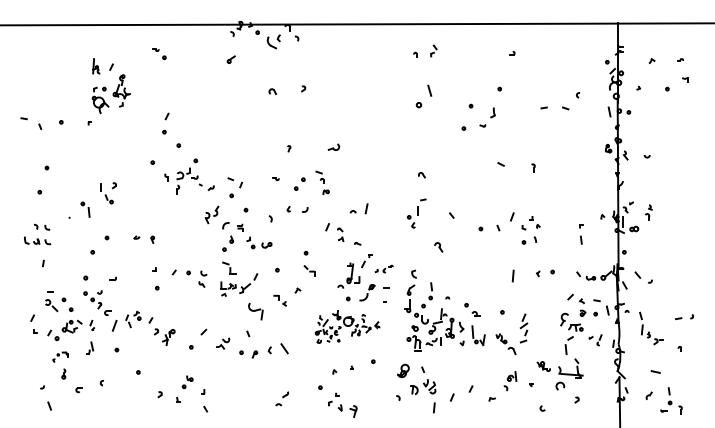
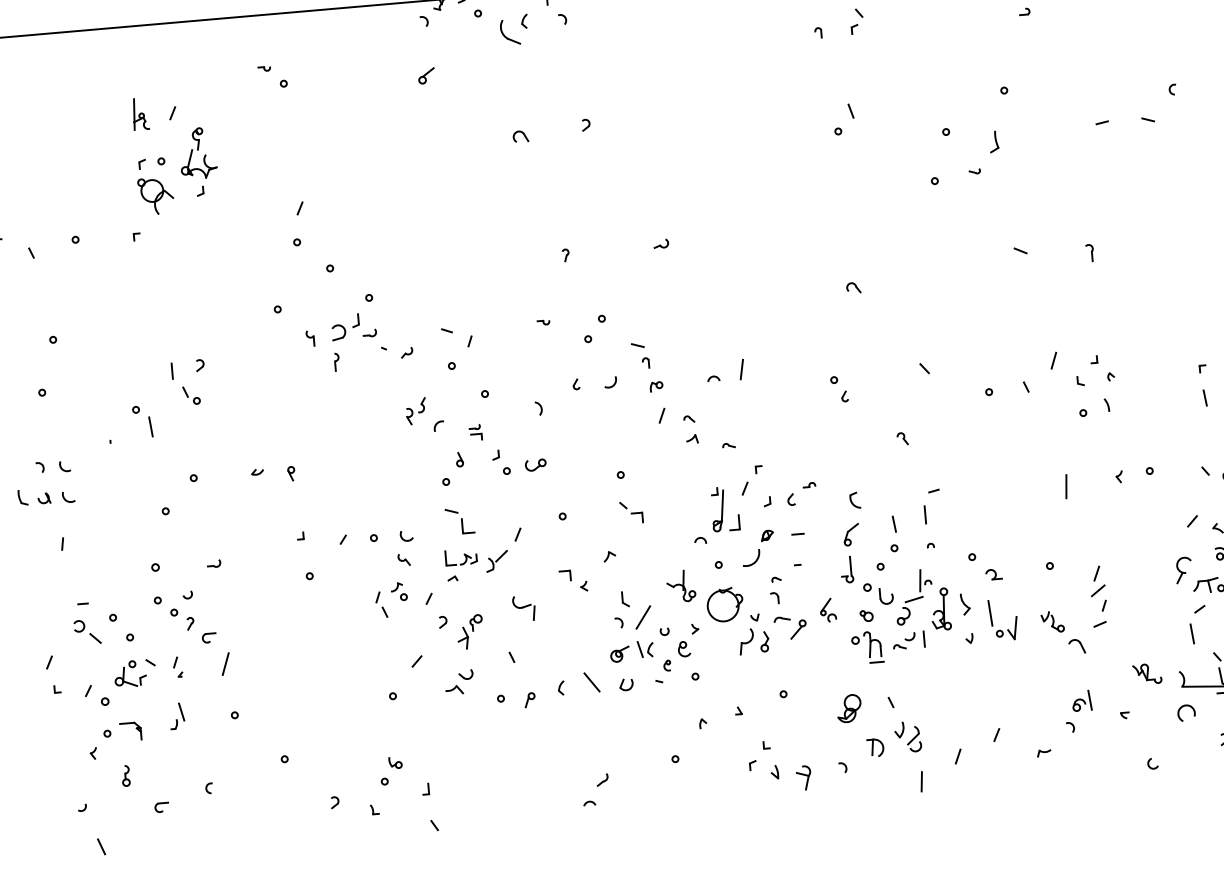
part: (423, 95) -> (842, 117), size x0.62
part: (333, 146) -> (660, 242), size x0.62
part: (322, 182) -> (646, 366), moved
part: (421, 206) -> (931, 505), moved
part: (216, 216) -> (423, 412), size x0.71
part: (438, 247) -> (901, 439), size x0.62
part: (384, 268) -> (790, 493), size x1.43
part: (255, 311) -> (523, 608), size x0.71
part: (347, 326) -> (722, 623), size x1.67
part: (150, 327) -> (429, 614), moved
part: (60, 356) -> (115, 739), size x1.67
part: (342, 404) -> (779, 765), moved

